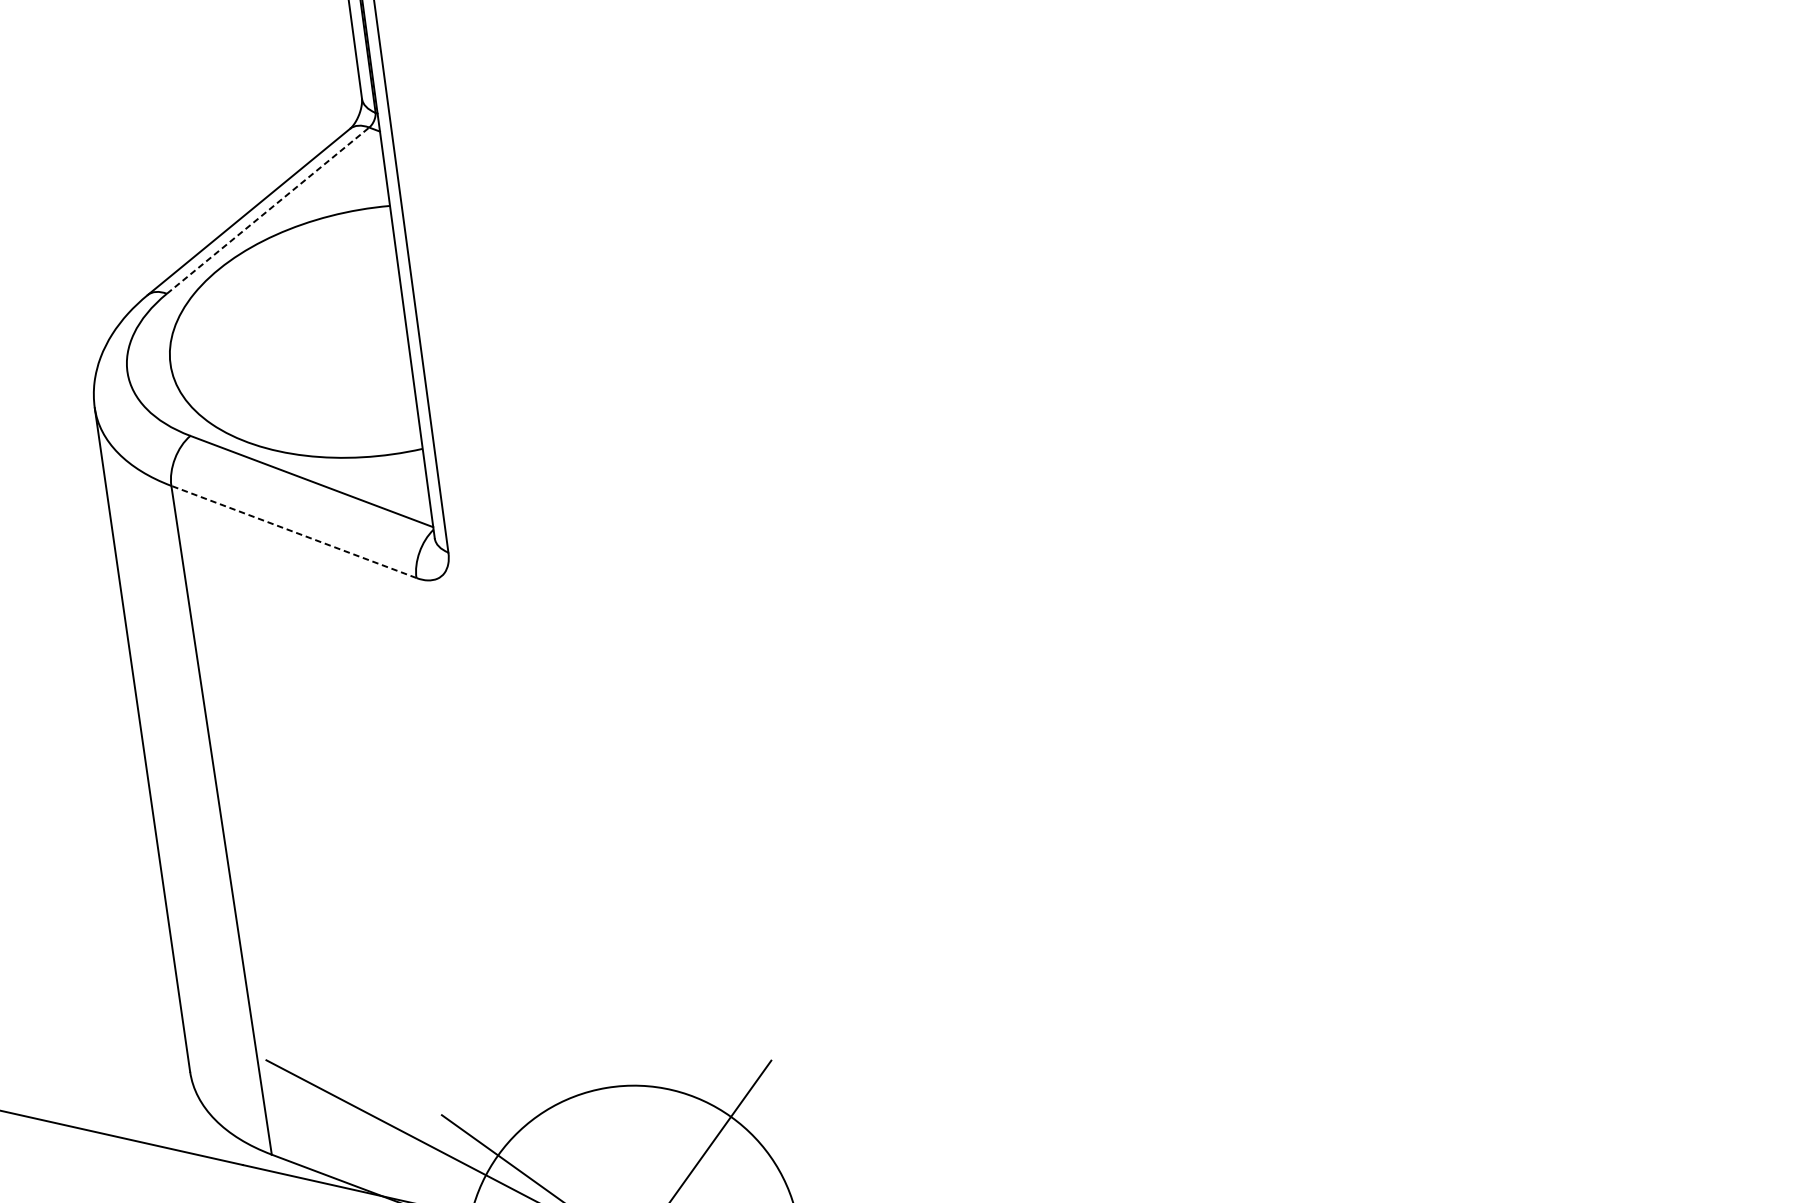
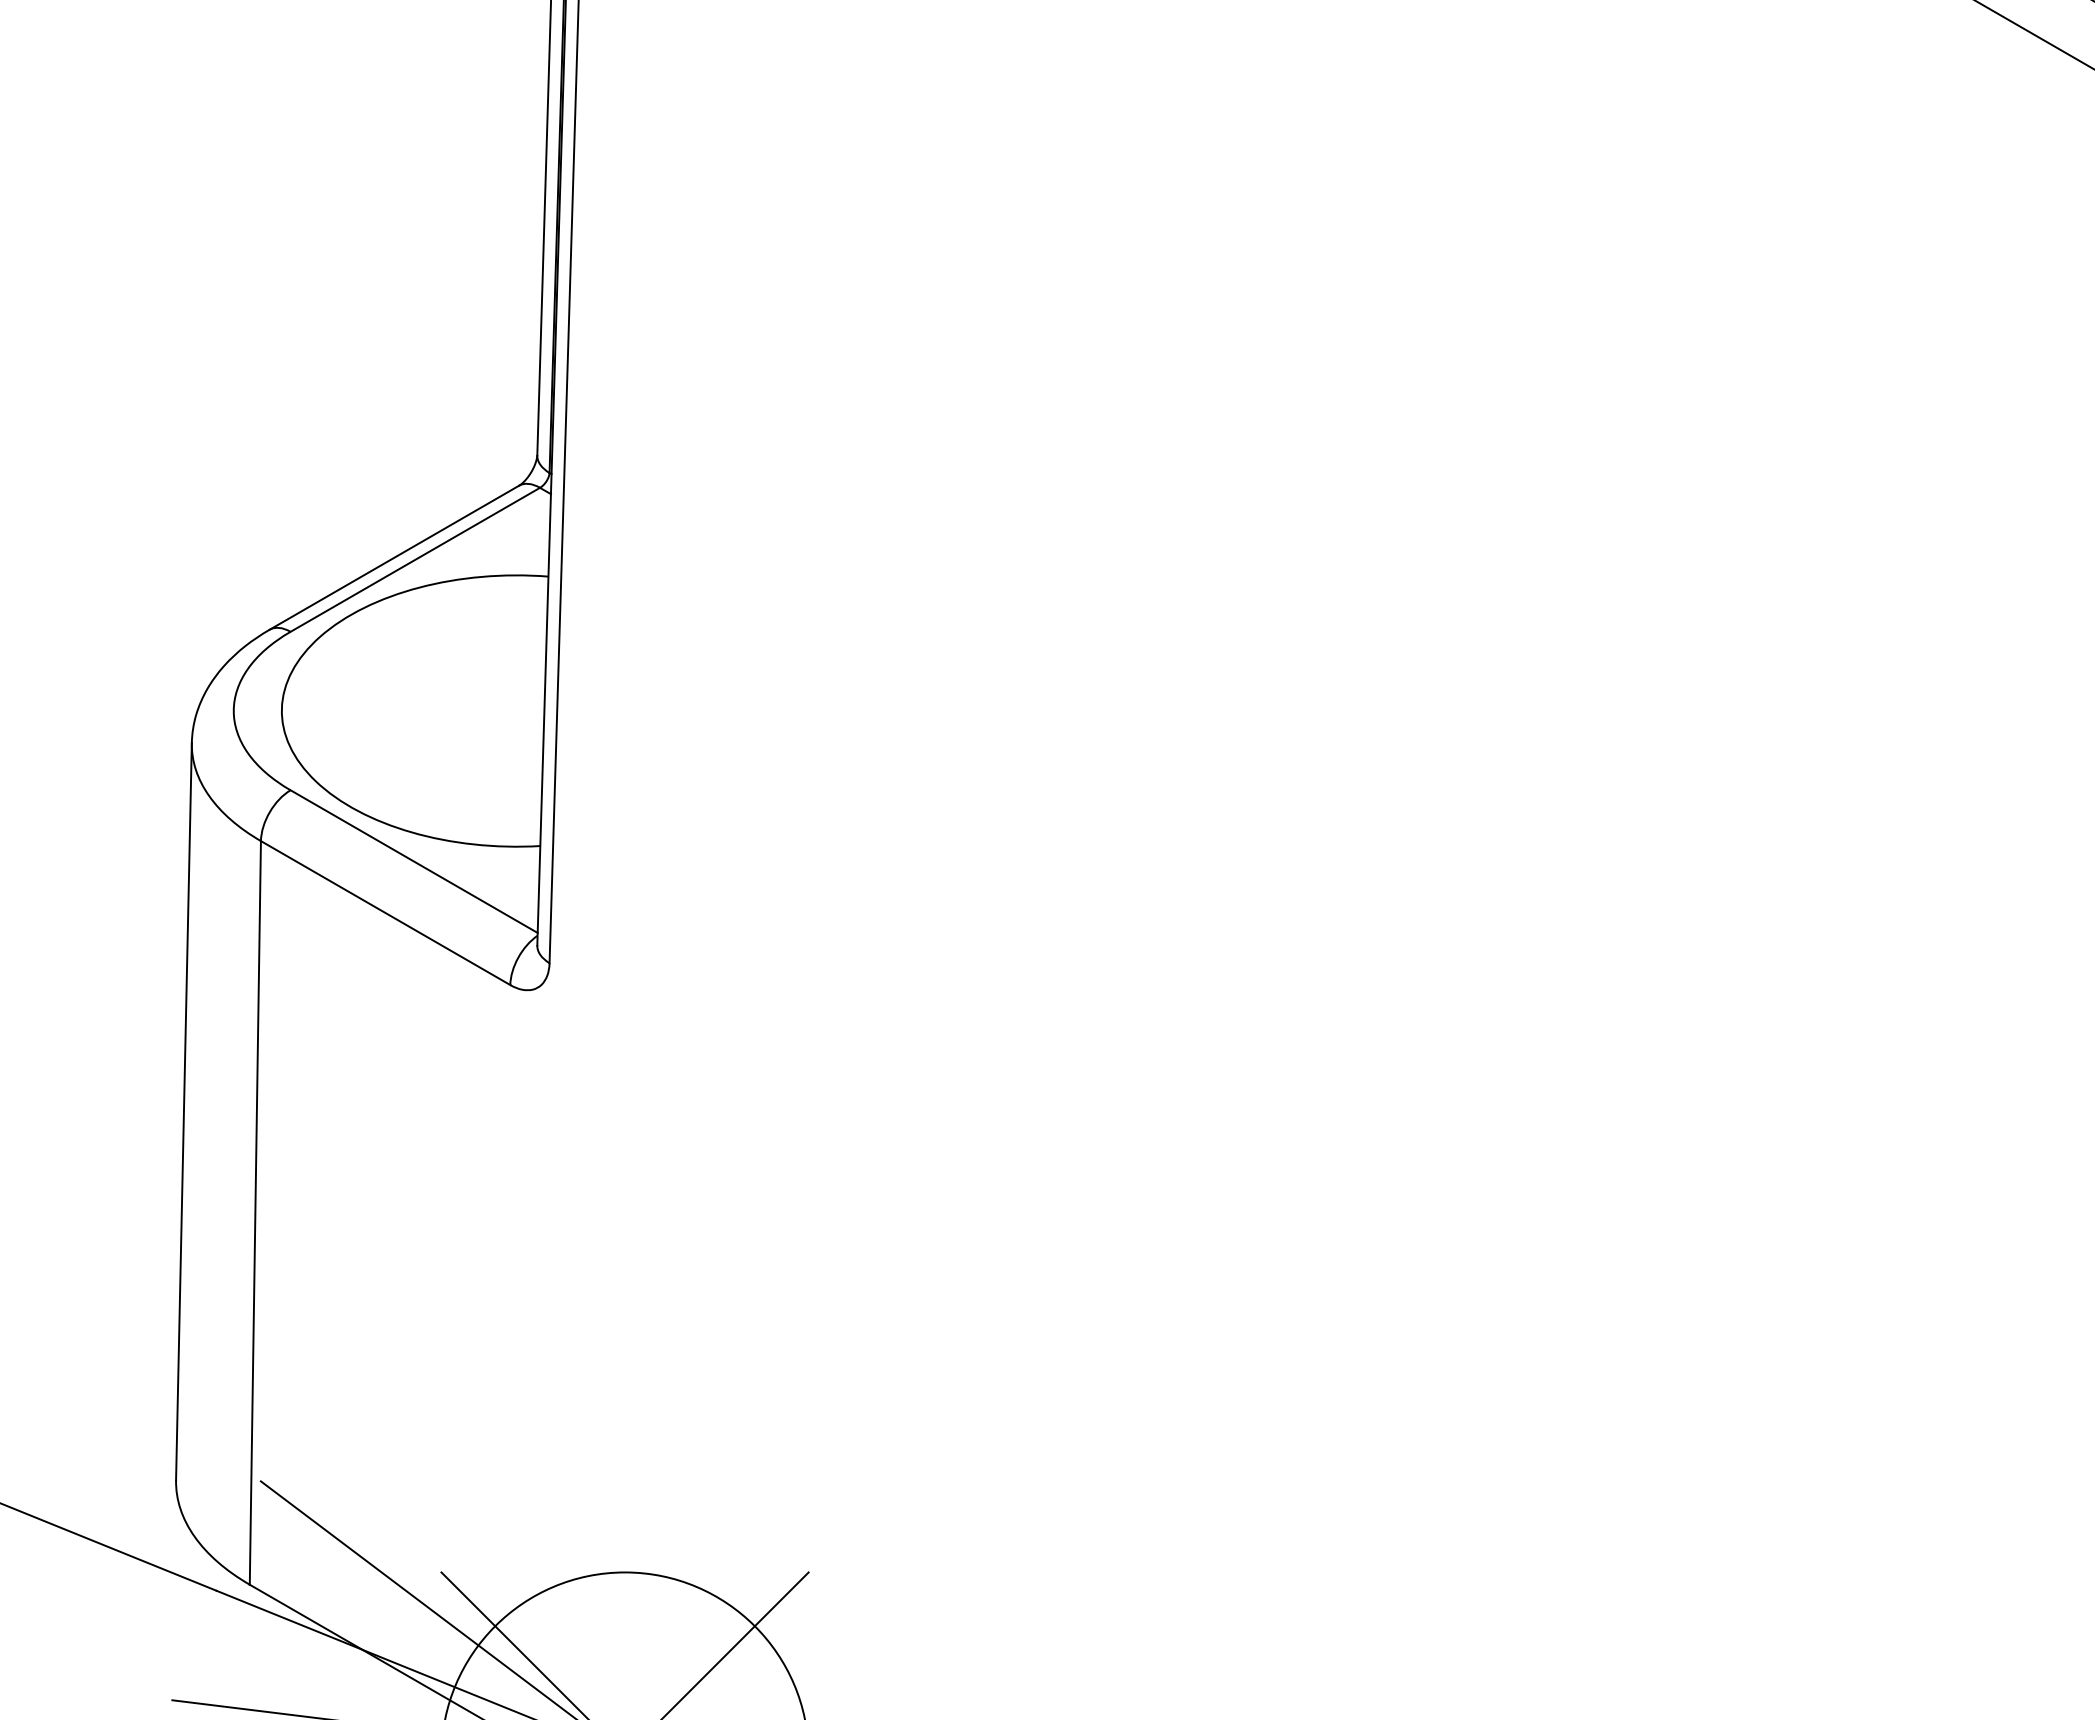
line: (268, 210) -> (415, 559), dashed -> solid
line: (293, 532) -> (385, 913), dashed -> solid

